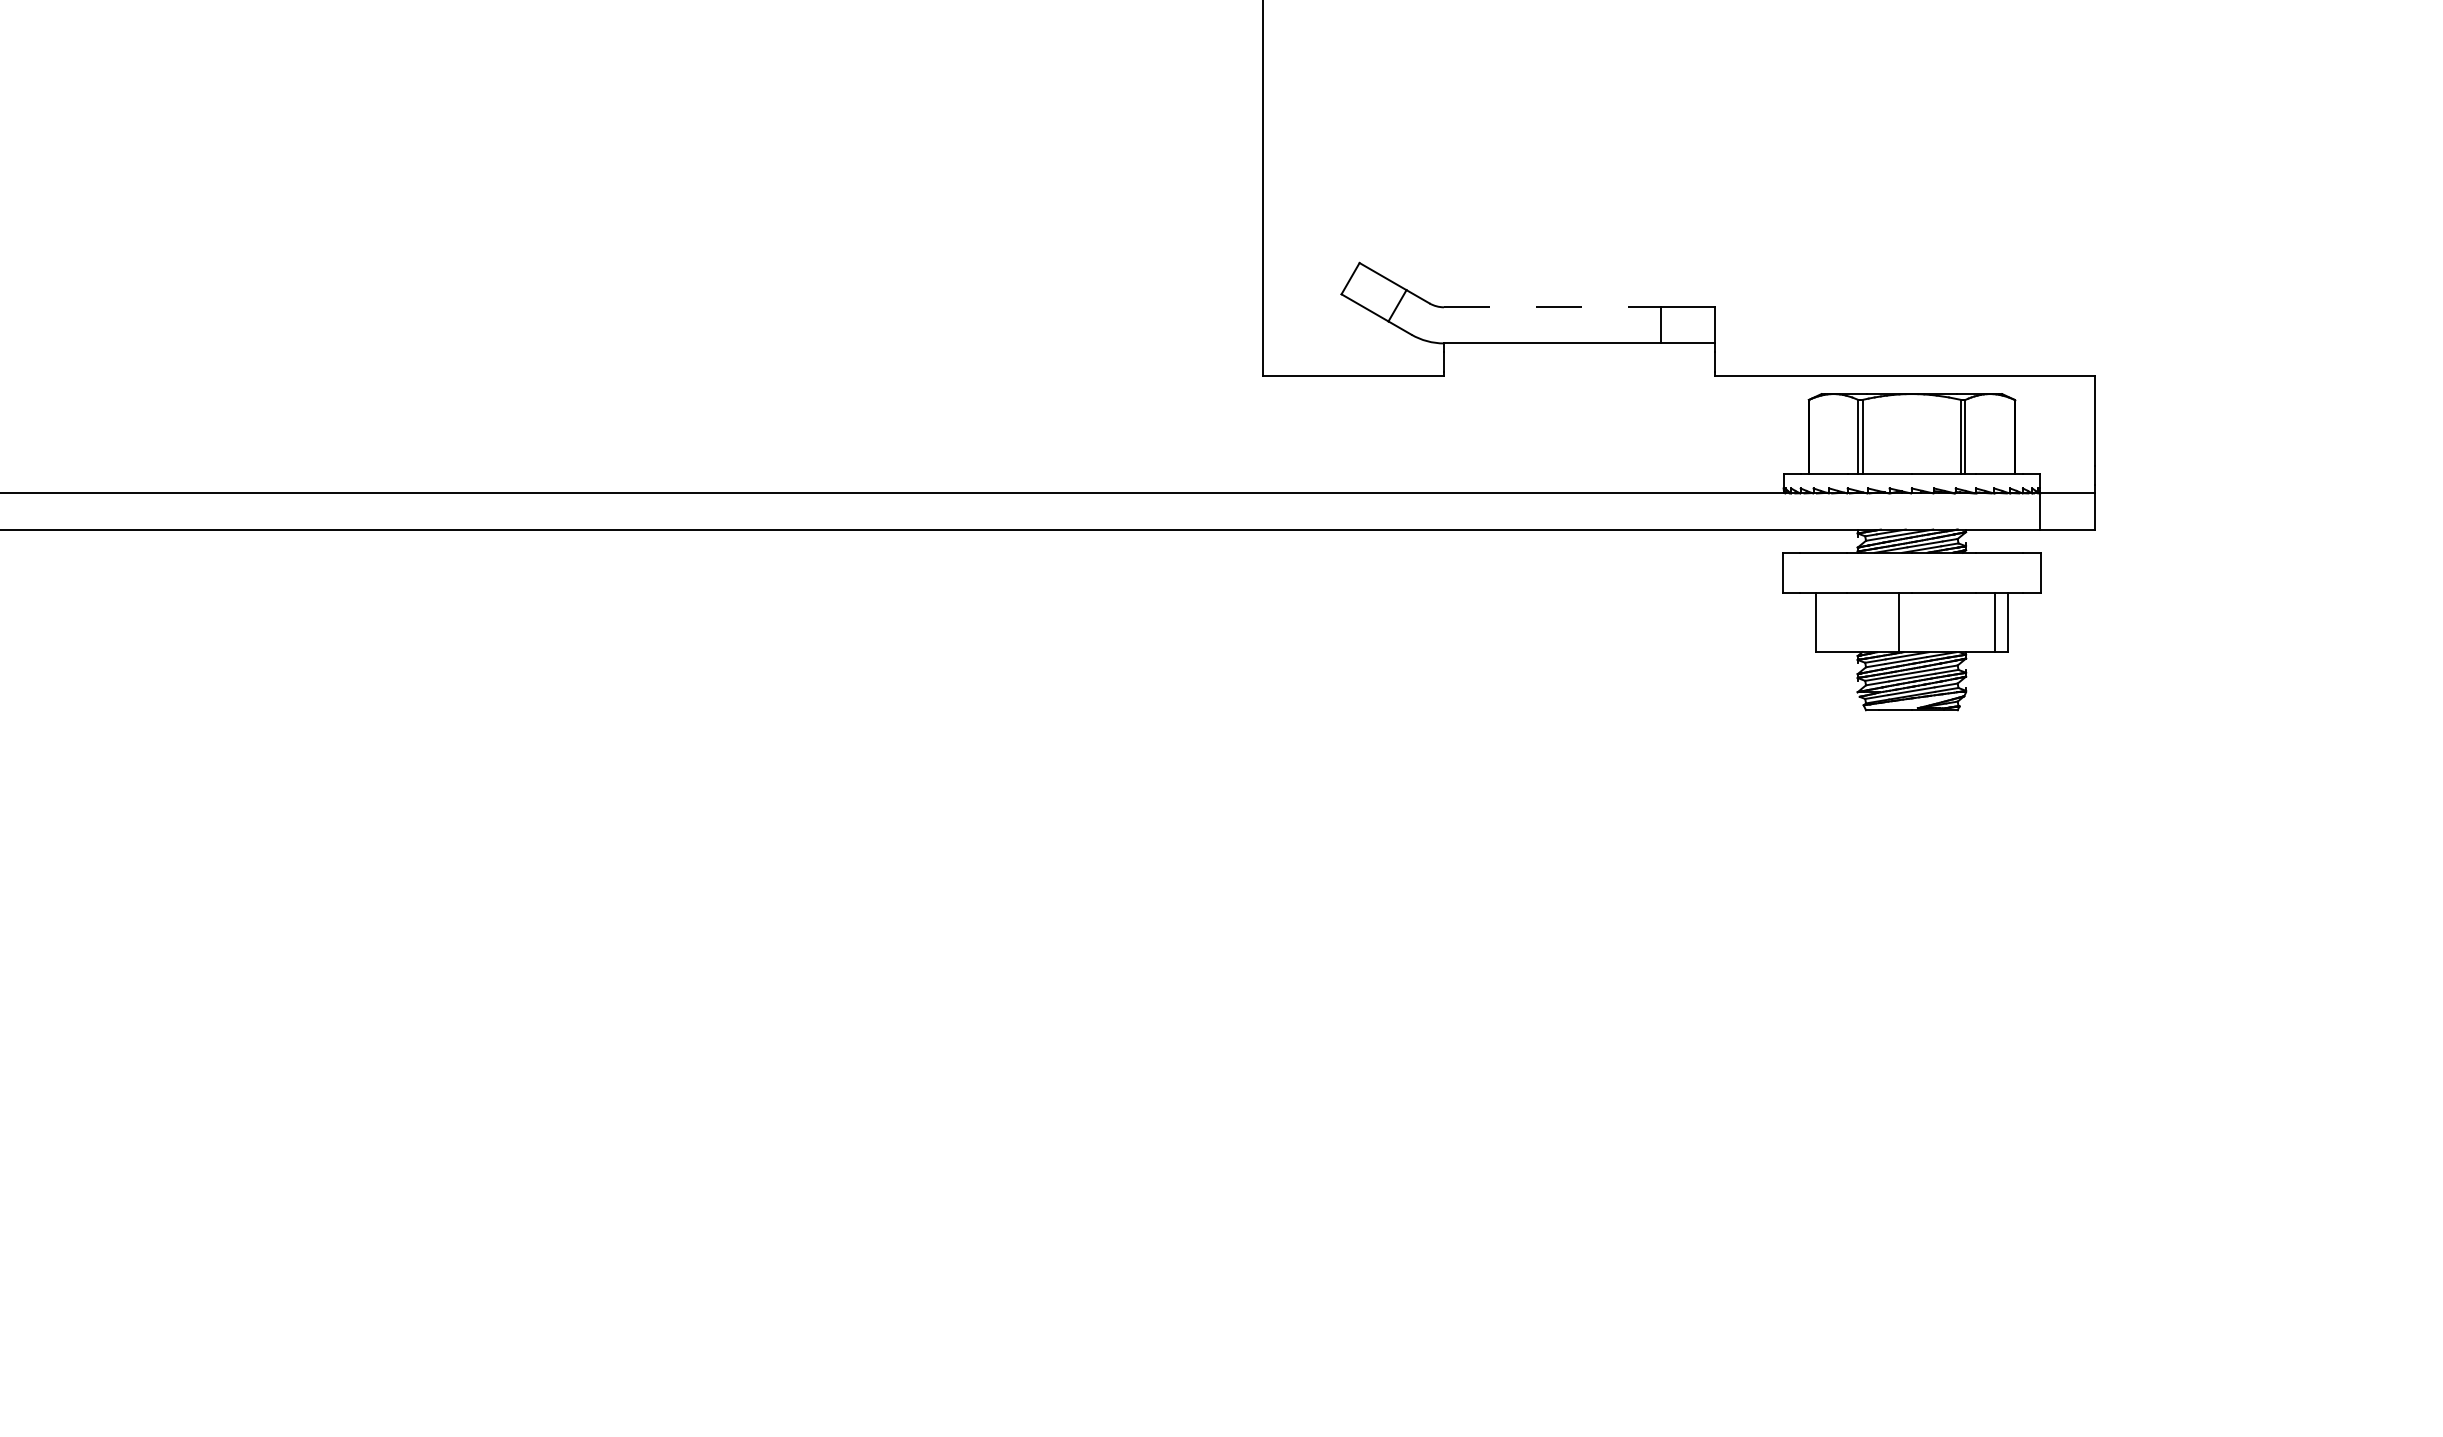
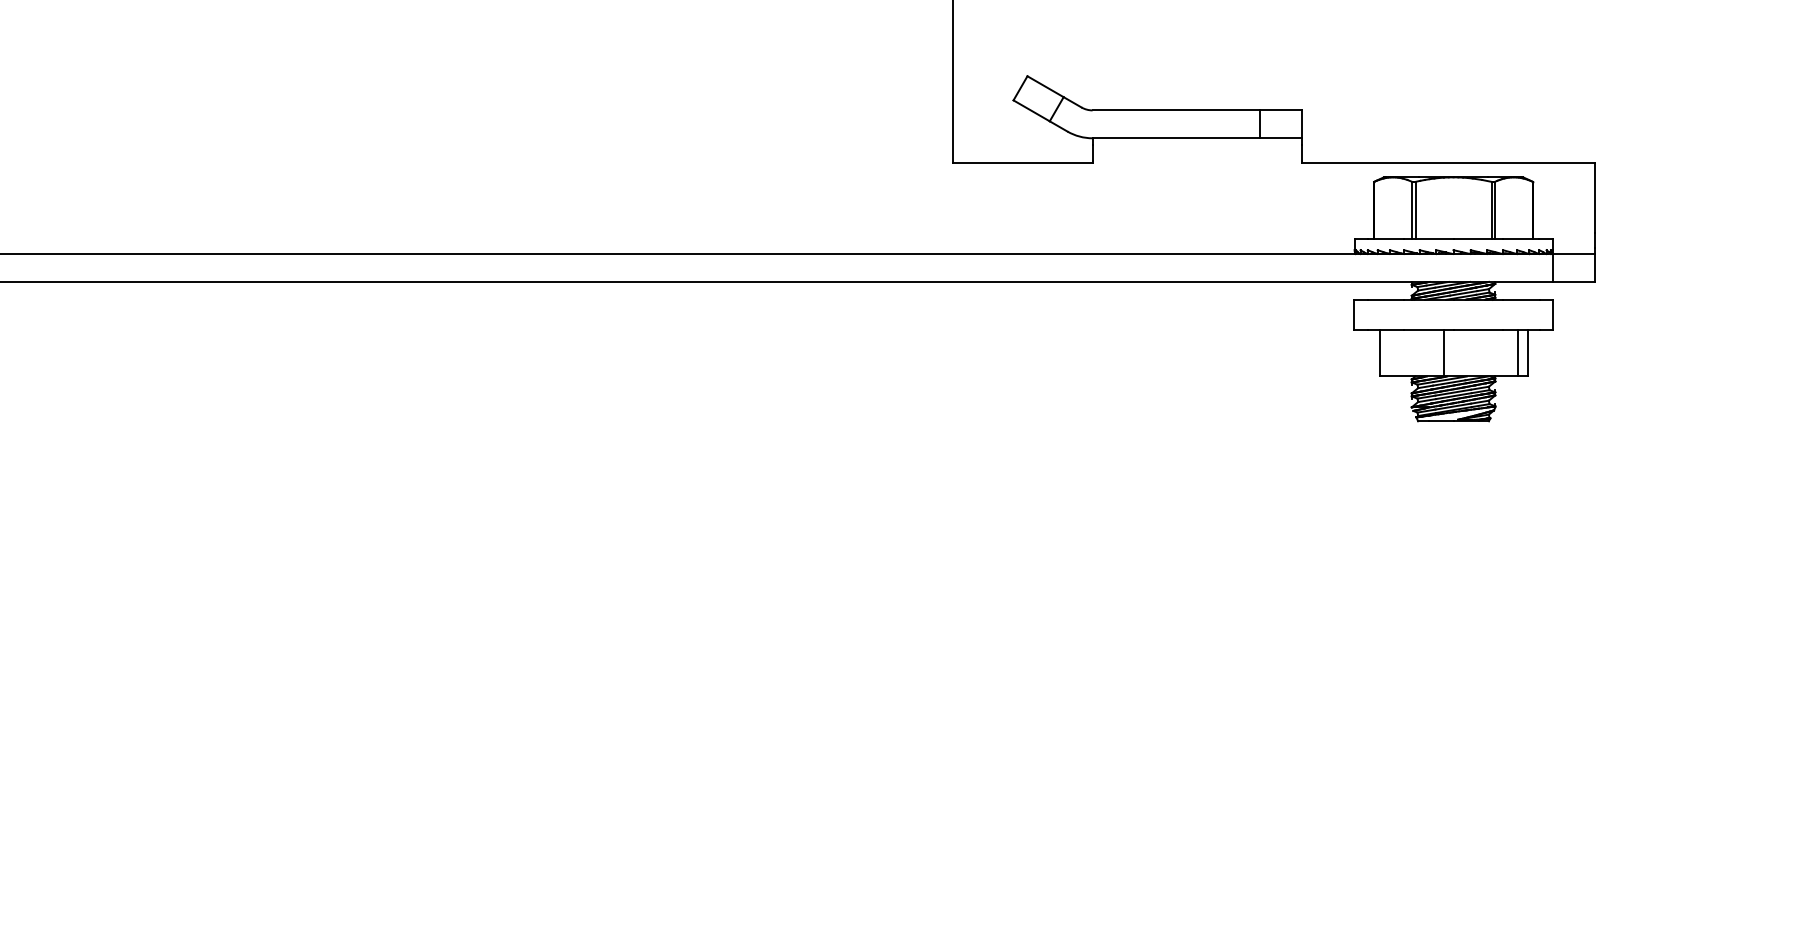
line: (1552, 307) -> (1176, 110), dashed -> solid

